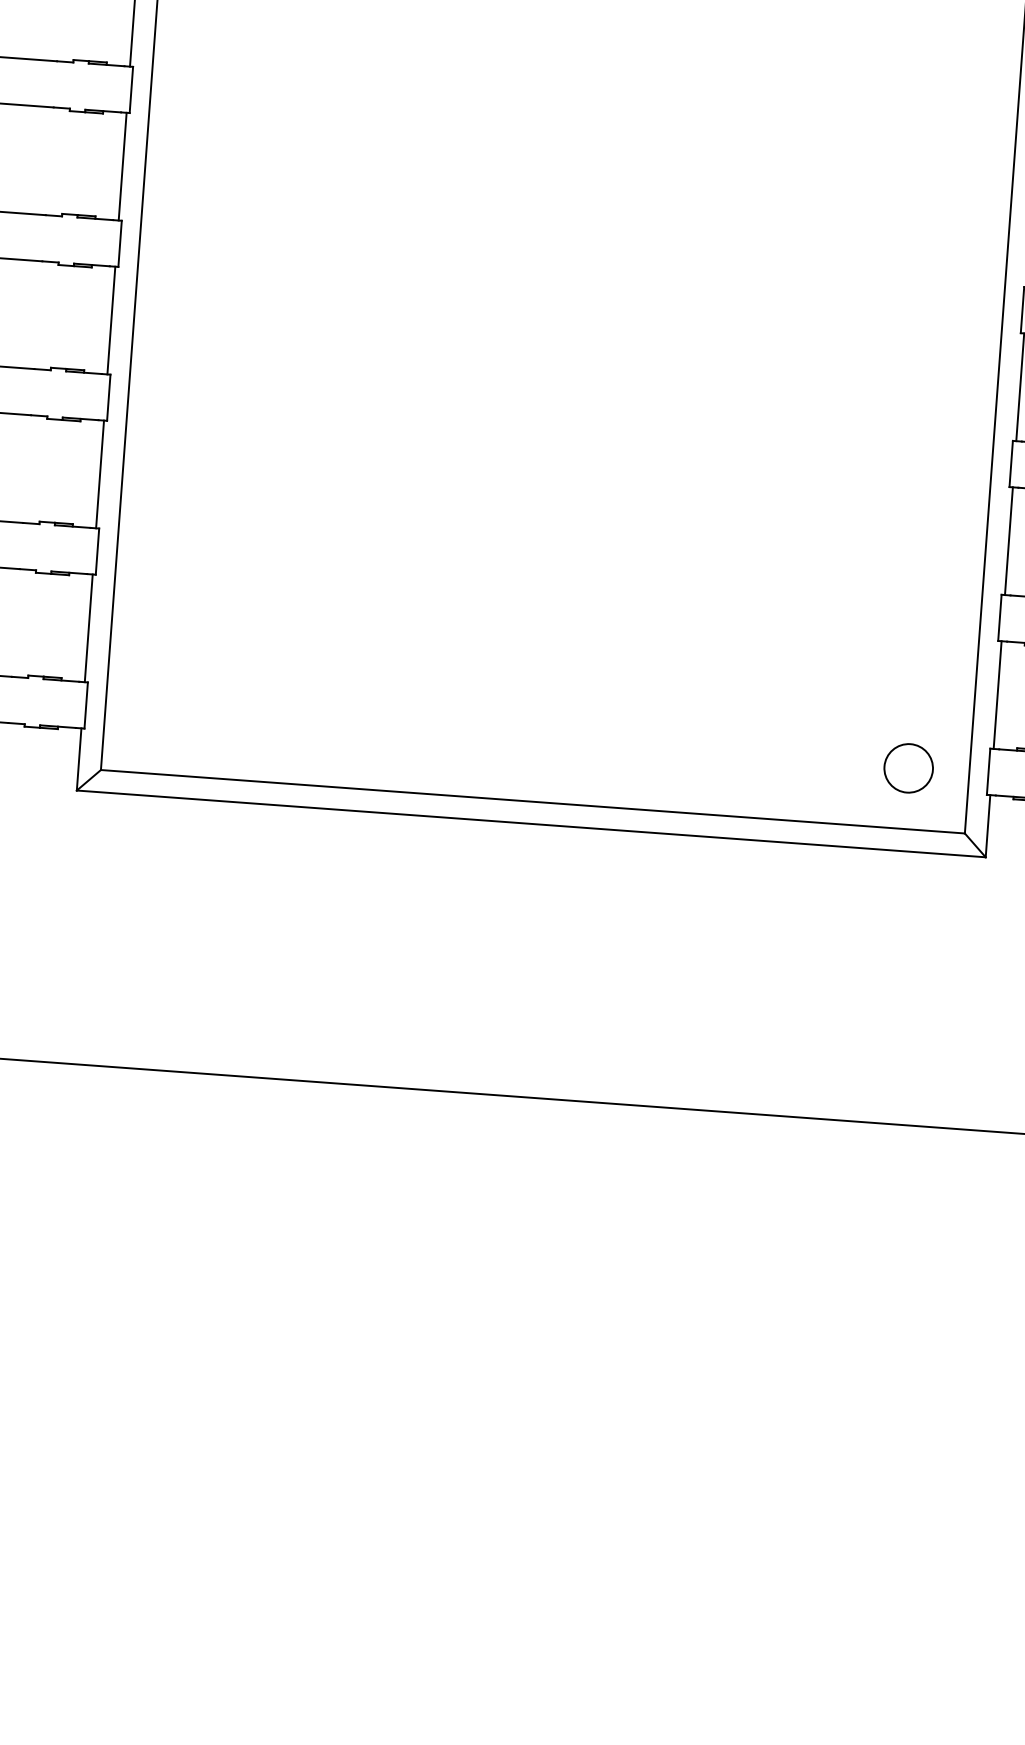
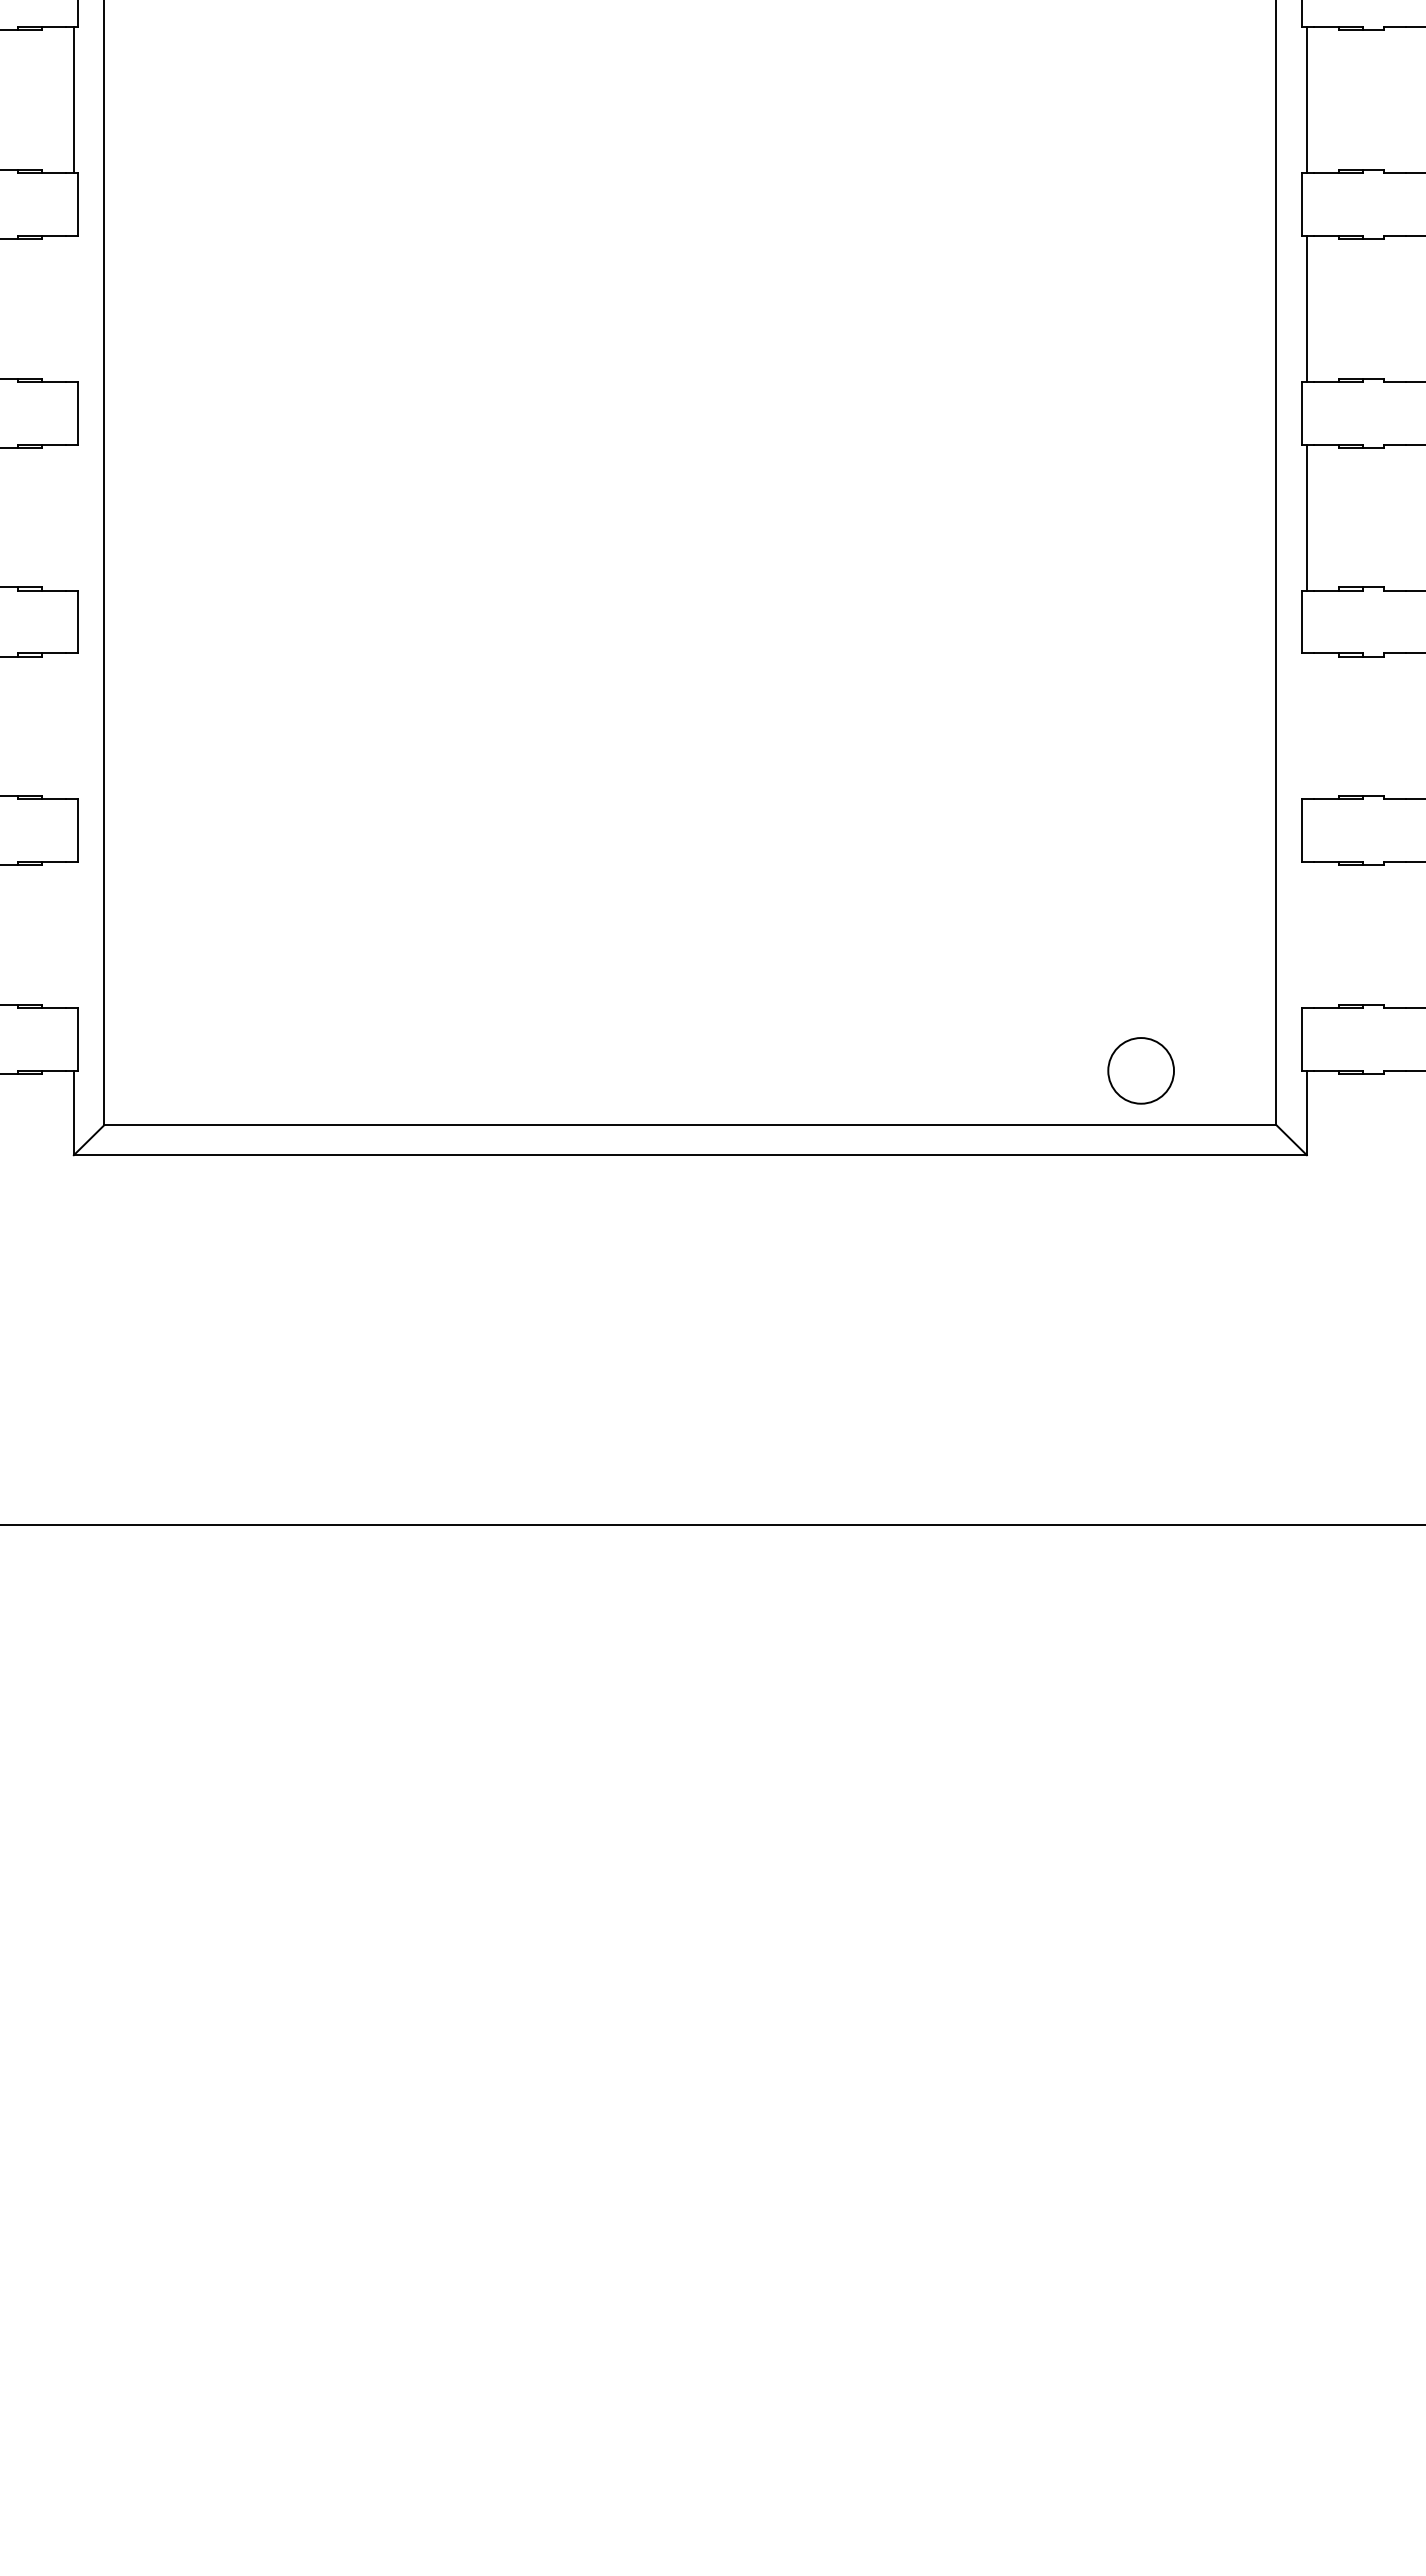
line: (122, 166) -> (73, 308), removed
line: (111, 320) -> (73, 517), removed
line: (99, 474) -> (73, 726), removed
line: (1008, 541) -> (1306, 726), removed
line: (88, 628) -> (73, 935), removed
line: (997, 695) -> (1306, 935), removed
circle: (908, 768) -> (1140, 1070), moved

